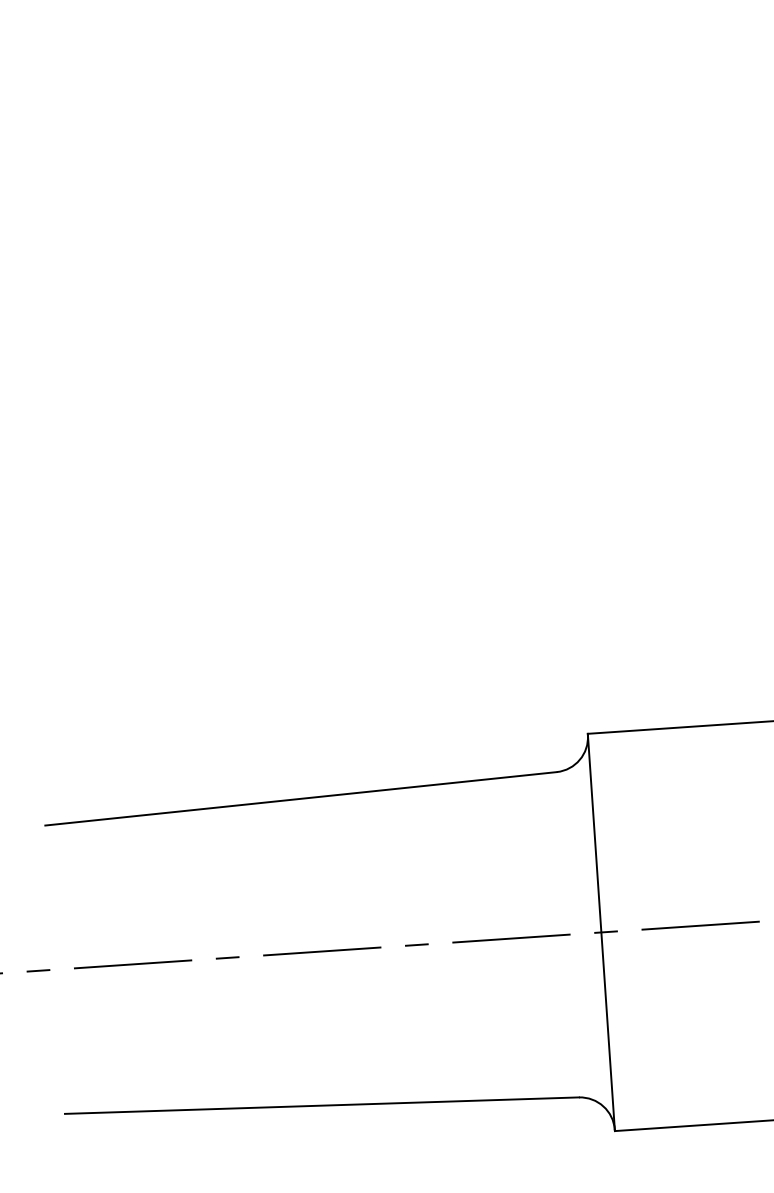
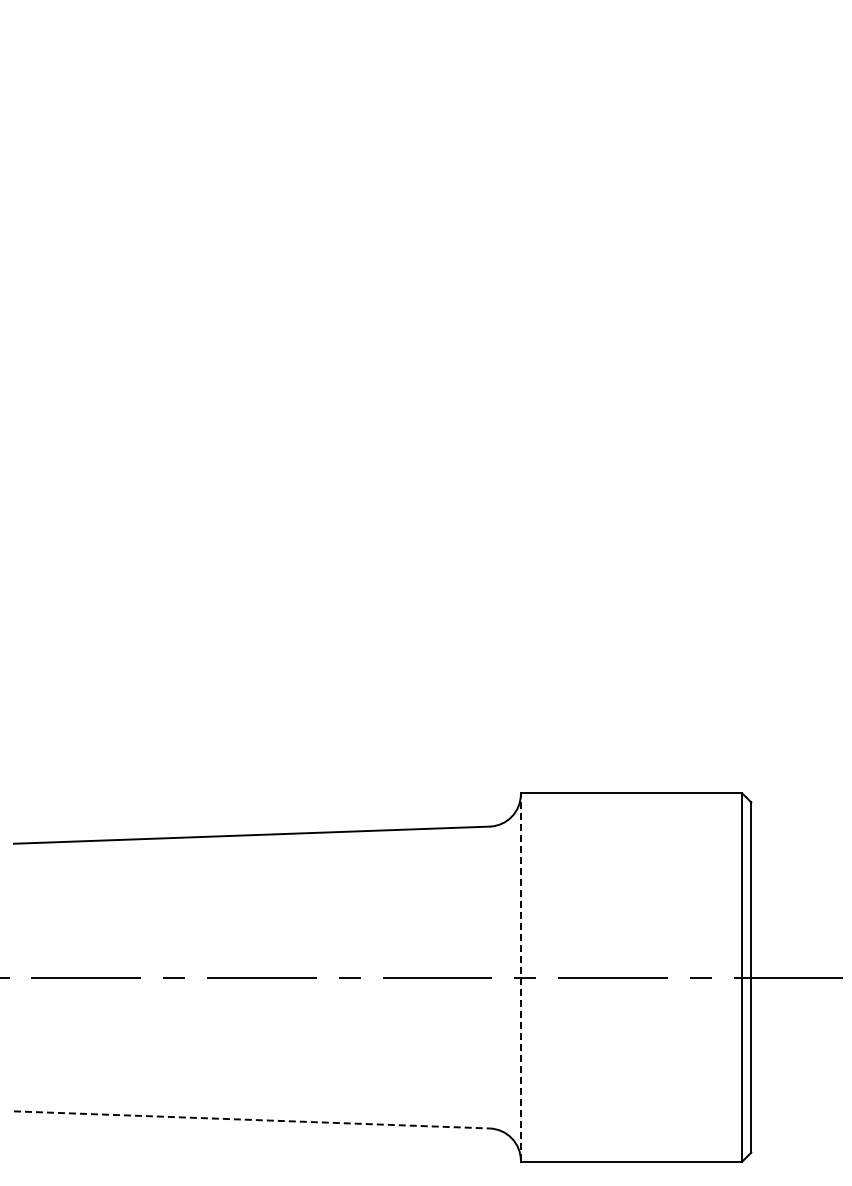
line: (600, 932) -> (520, 977), solid -> dashed
line: (322, 1105) -> (252, 1119), solid -> dashed

